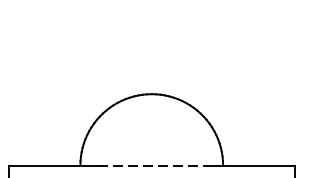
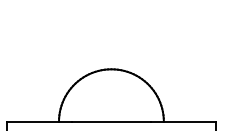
line: (151, 165) -> (111, 121), dashed -> solid

